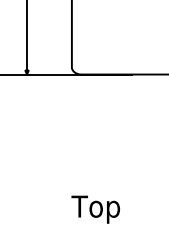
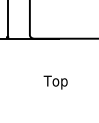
text: (95, 209) -> (55, 82), moved

